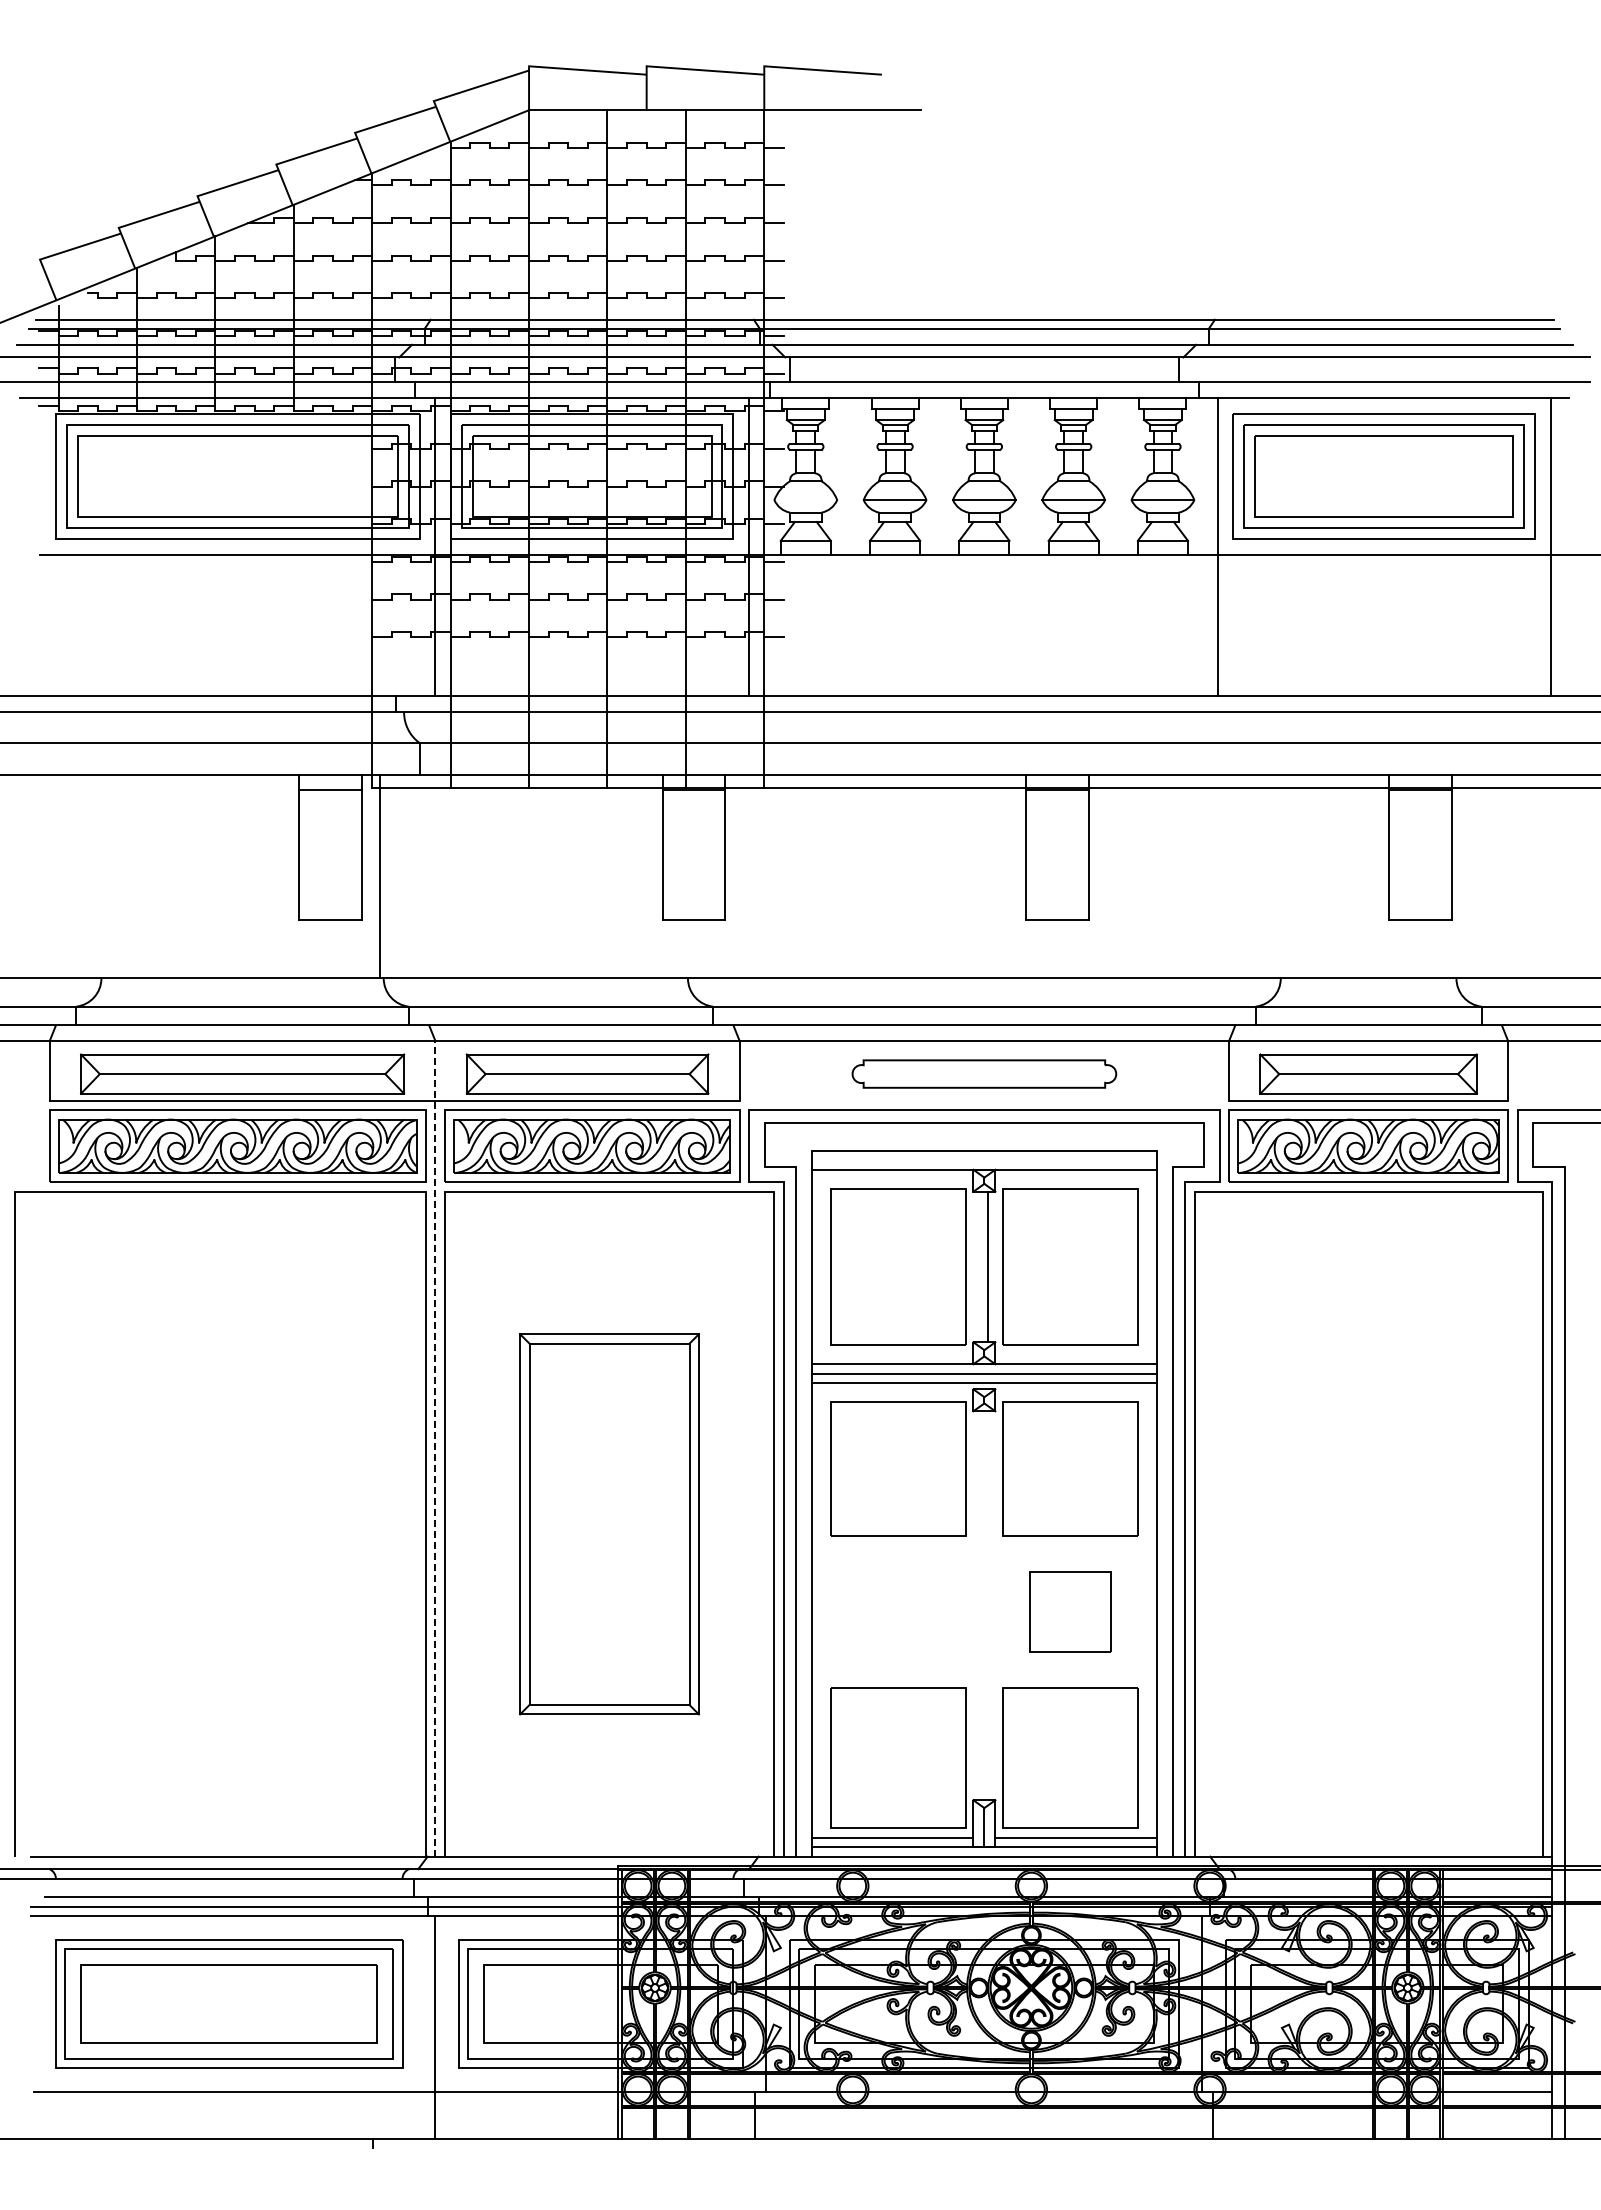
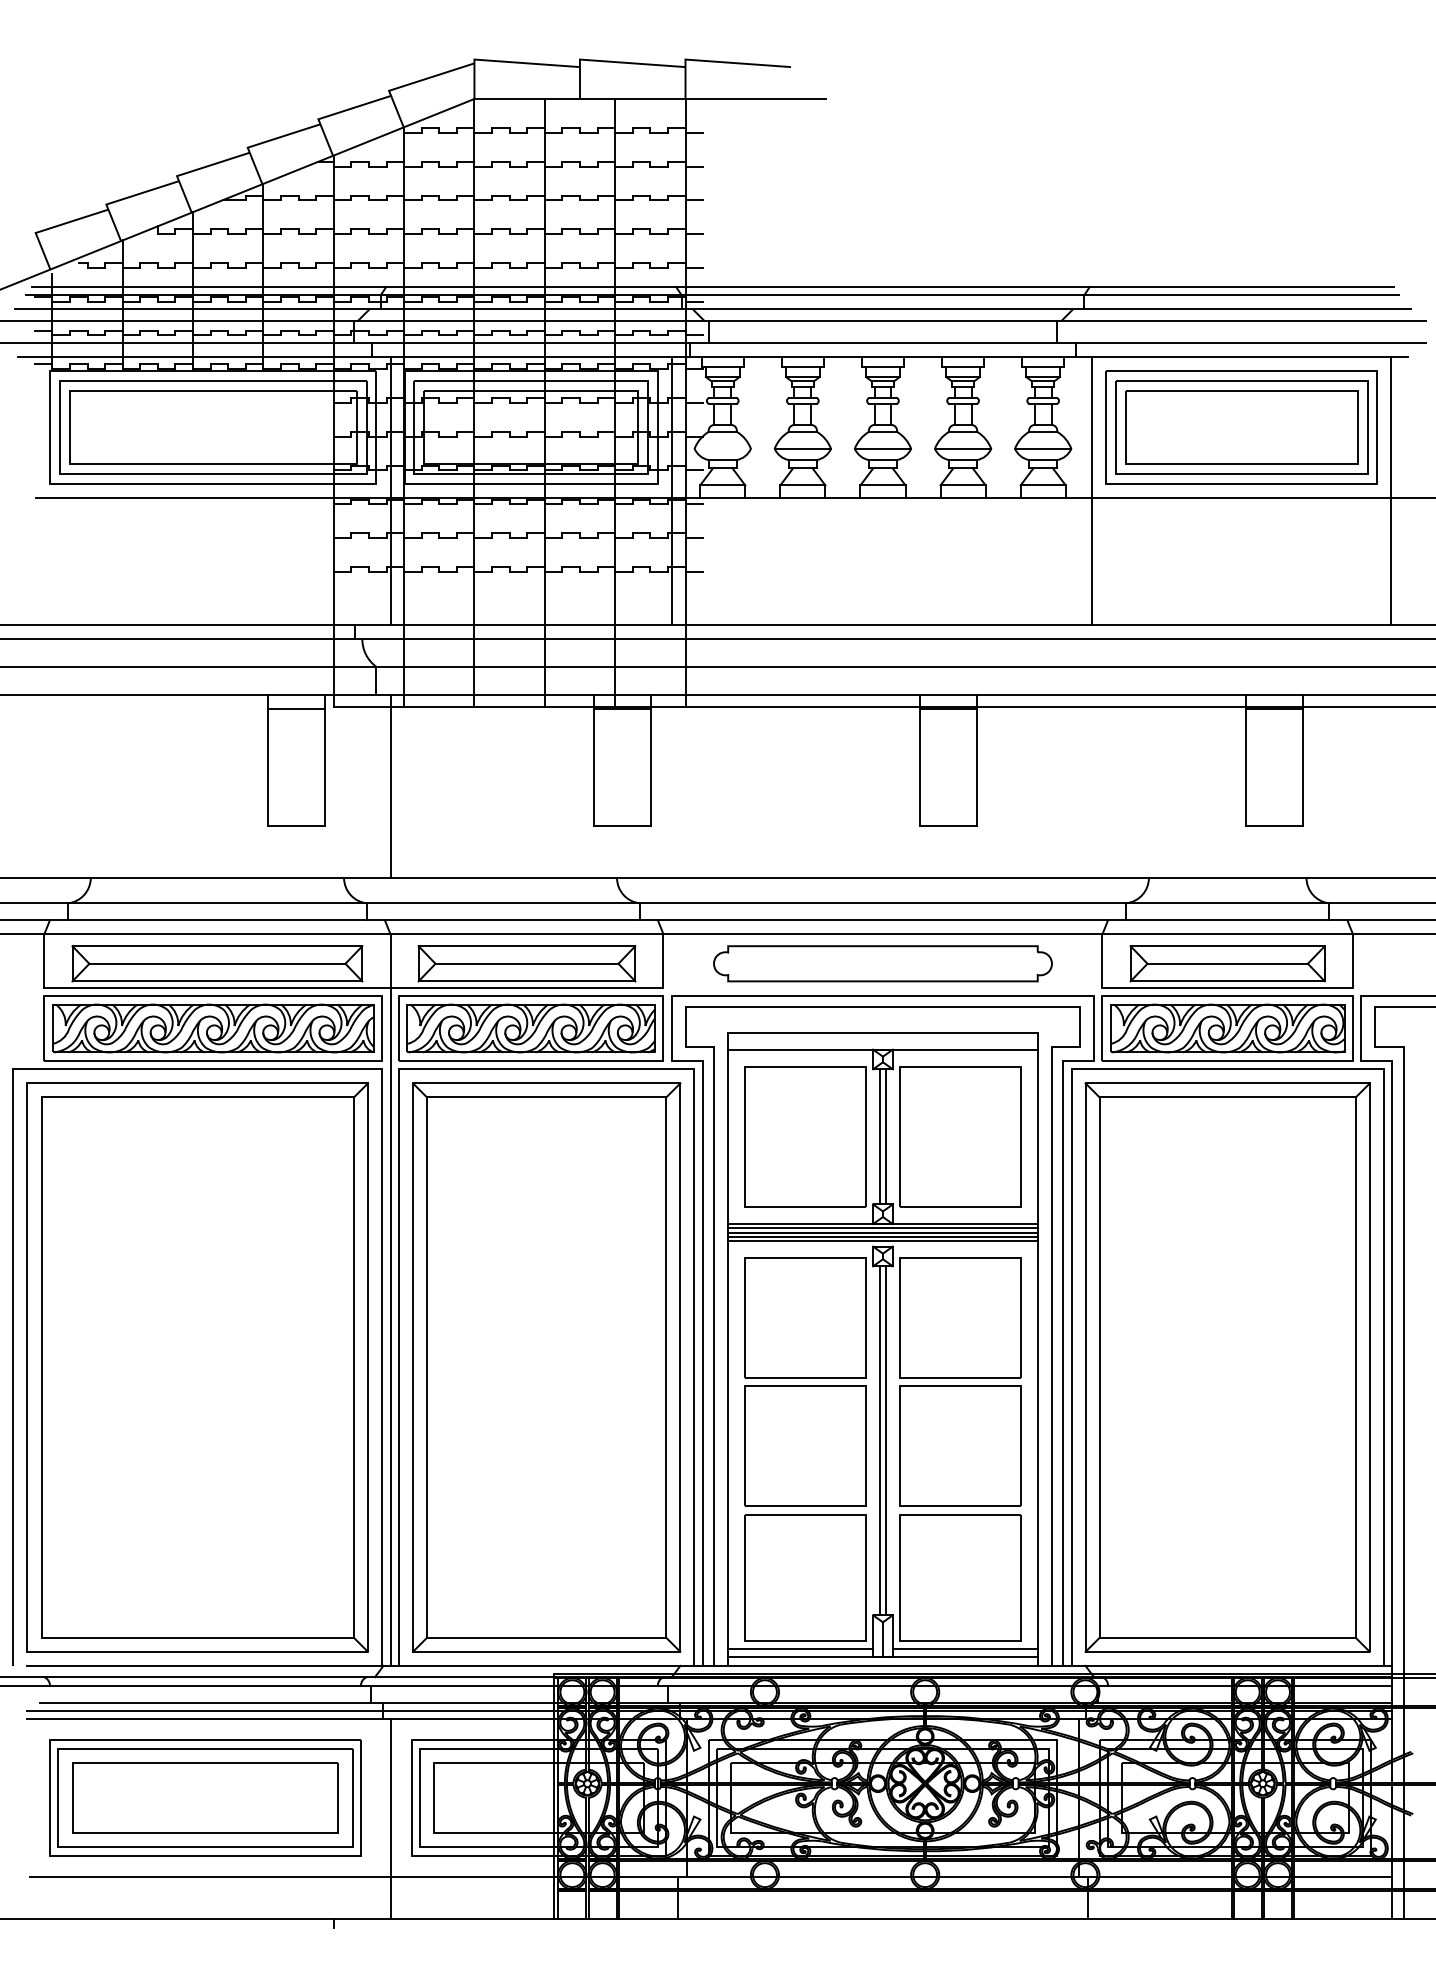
line: (380, 876) -> (390, 786), moved
part: (984, 1073) -> (883, 963), size x1.43
line: (981, 1266) -> (880, 1136), added
line: (983, 1368) -> (882, 1227), added
line: (983, 1378) -> (882, 1236), added
line: (435, 1448) -> (390, 1299), dashed -> solid
part: (220, 1524) -> (197, 1367), added
part: (609, 1524) -> (546, 1367), size x1.67
part: (1368, 1524) -> (1227, 1367), added
line: (981, 1605) -> (880, 1440), added
line: (987, 1605) -> (885, 1440), added
part: (898, 1611) -> (805, 1445), added
part: (1070, 1611) -> (960, 1445), size x1.67

